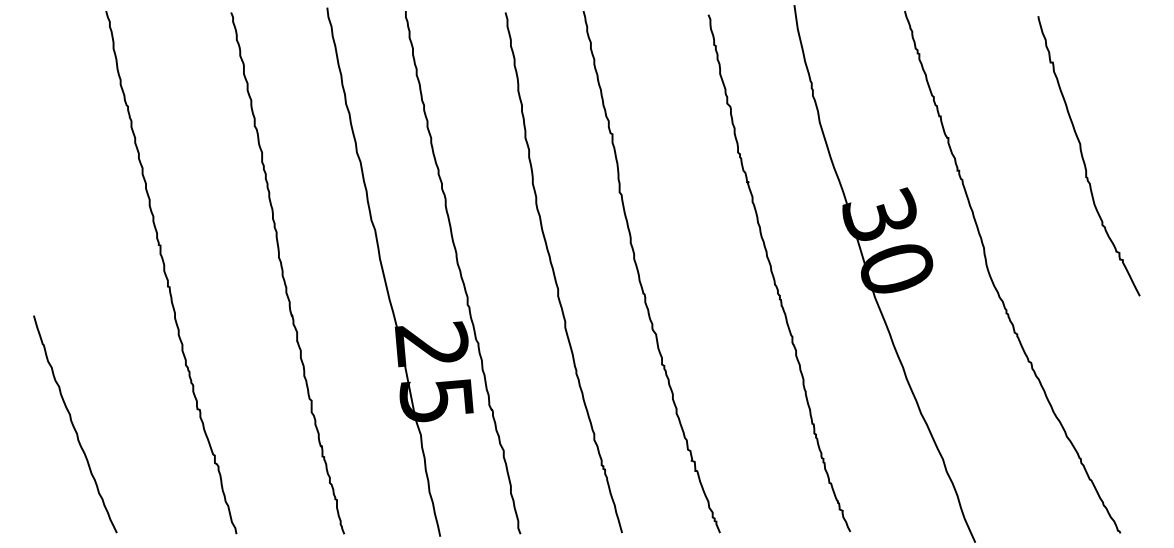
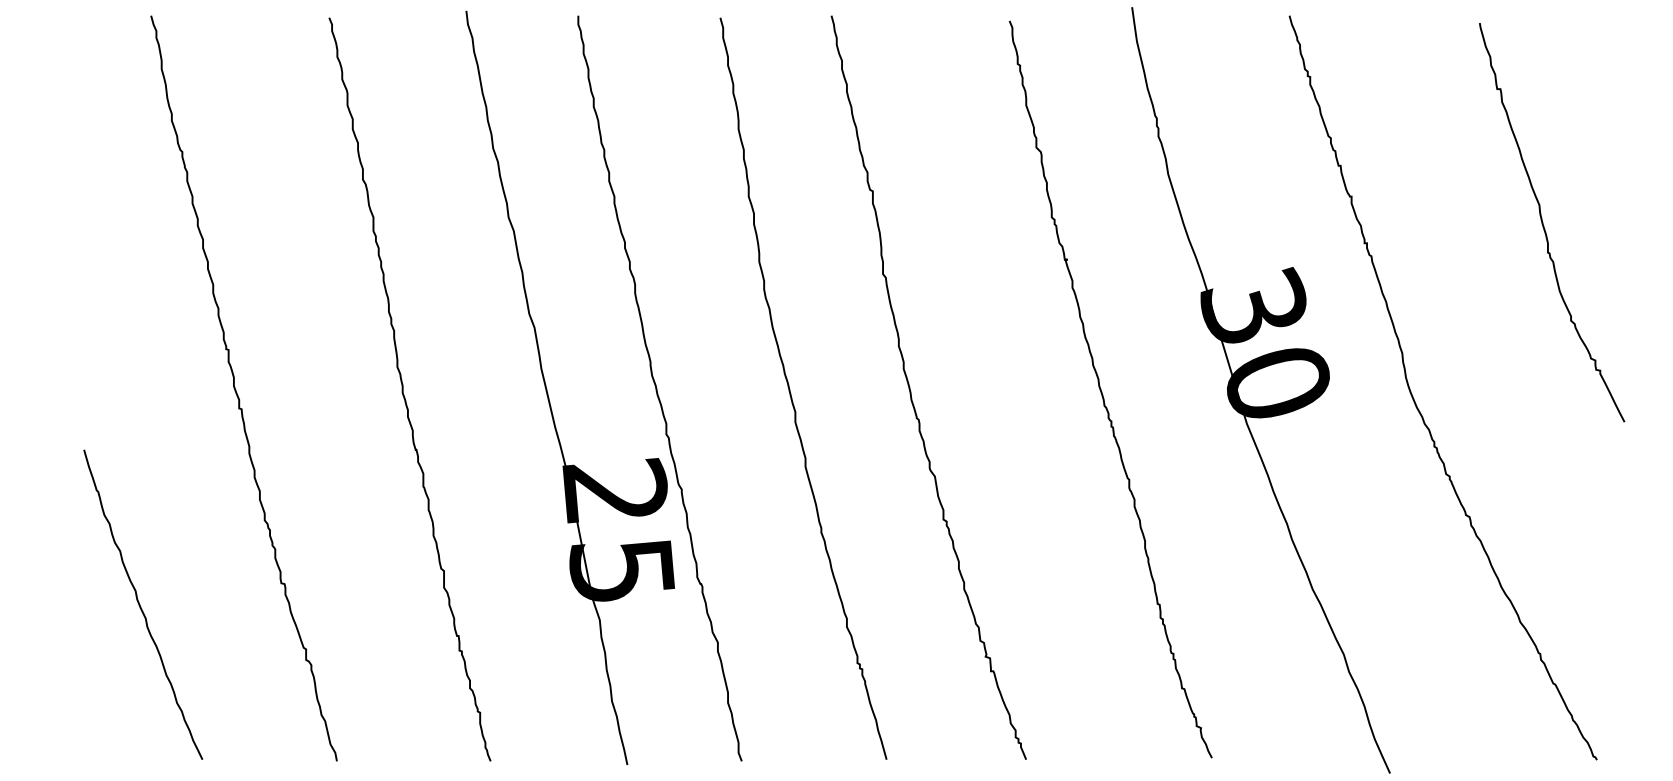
curve: (74, 425) -> (141, 606), moved

